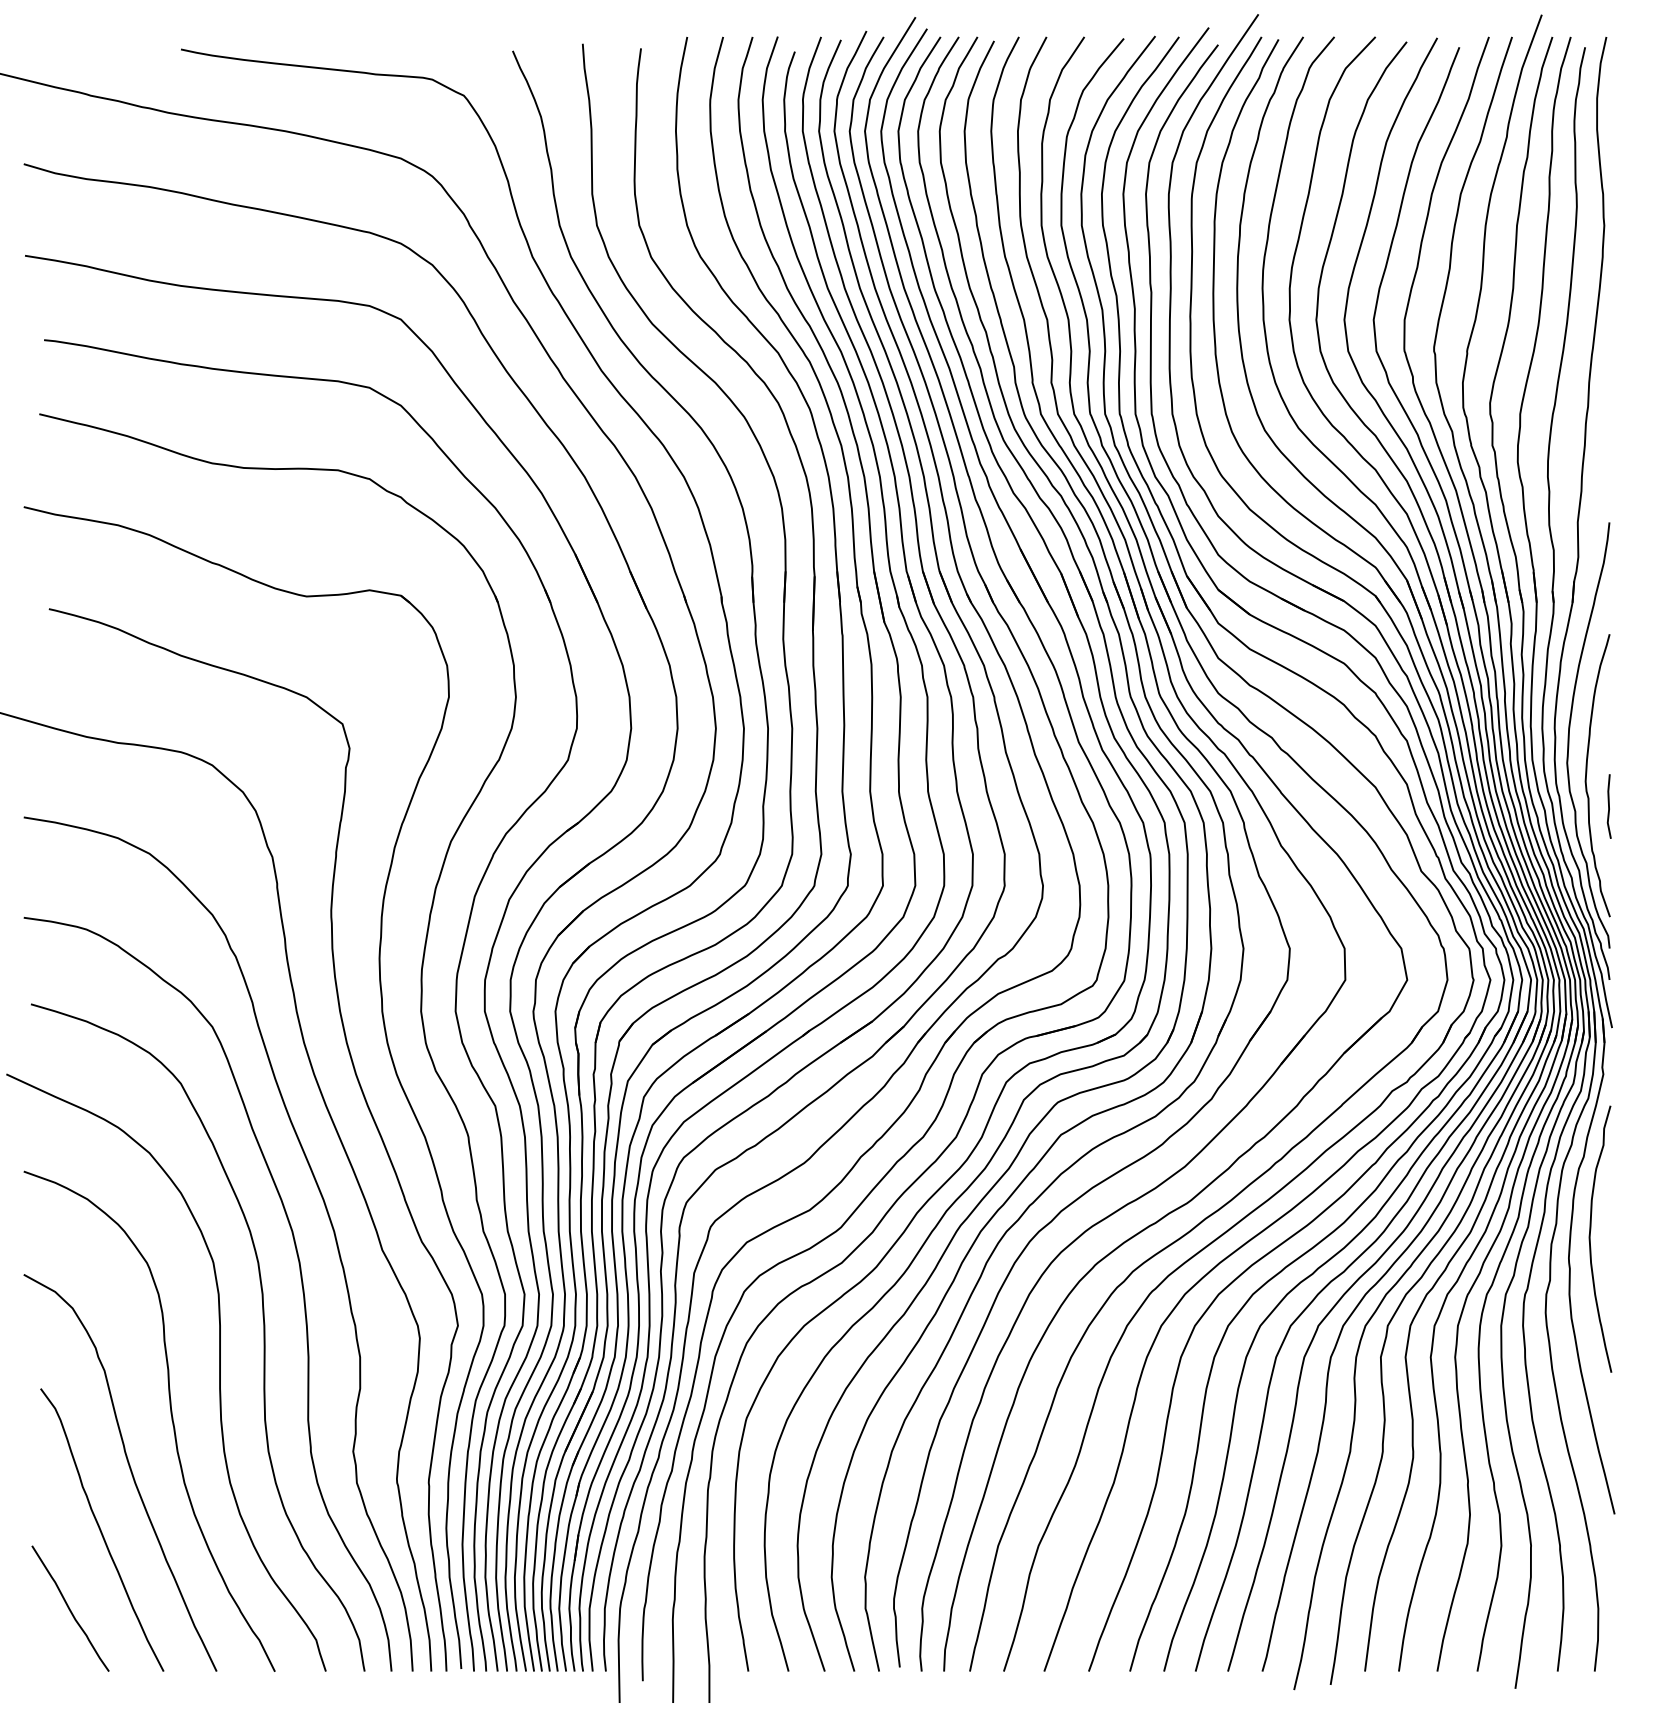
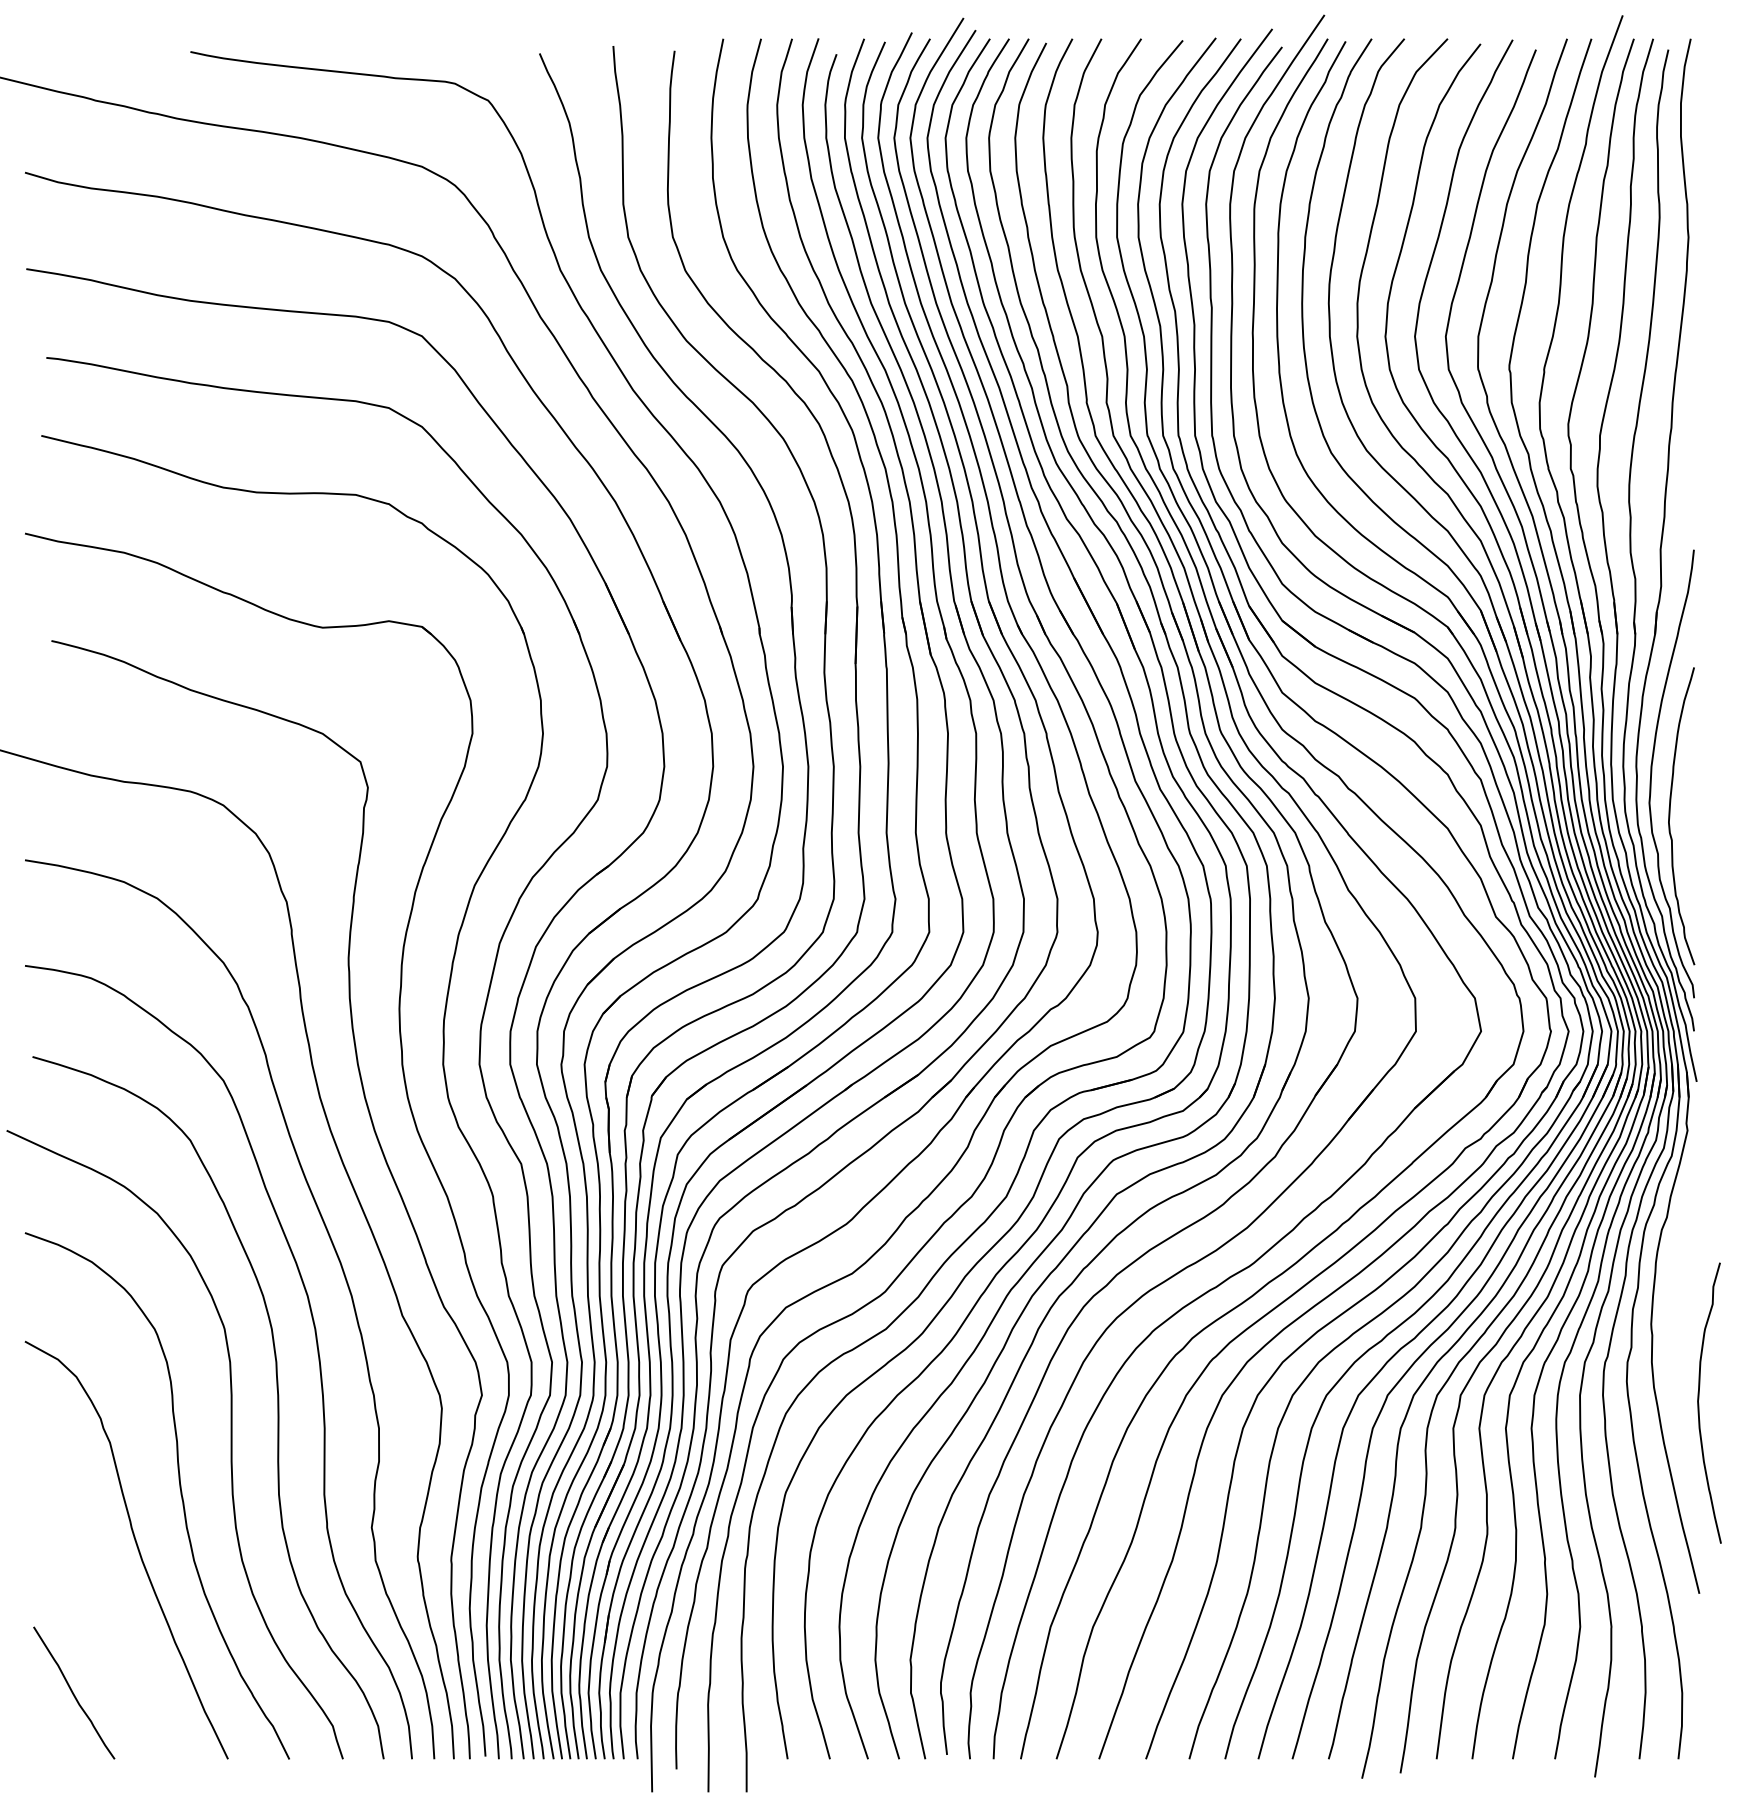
line: (1609, 806) -> (1693, 848), removed
curve: (1590, 1239) -> (1699, 1403), moved
curve: (101, 1530) -> (106, 1610), removed

